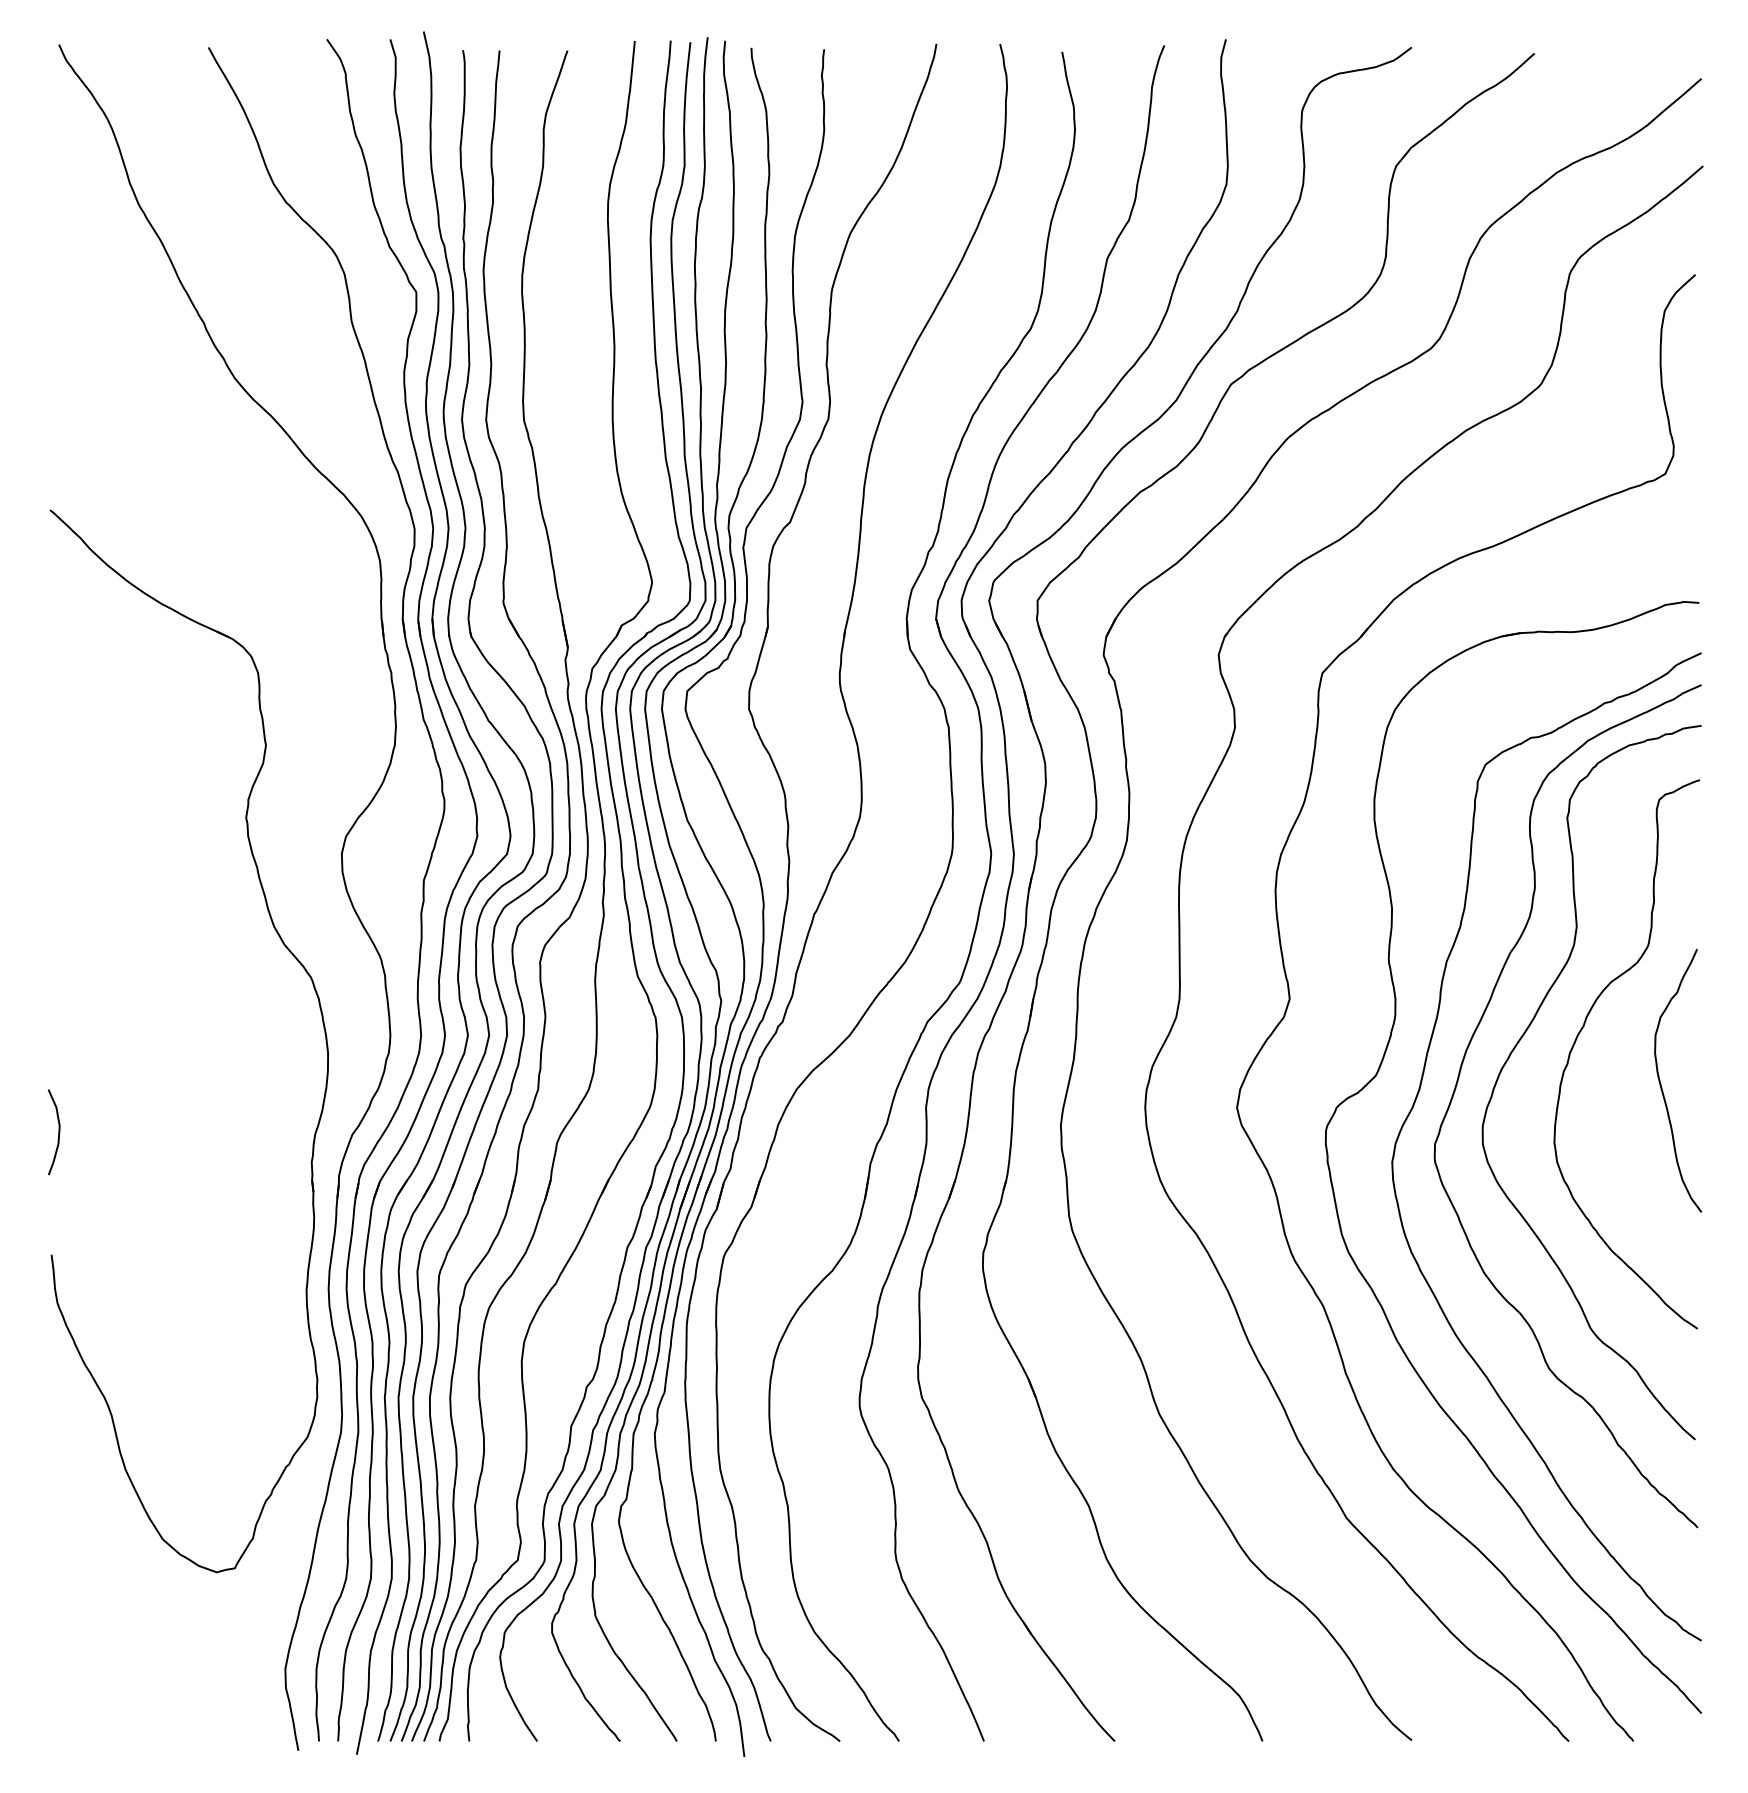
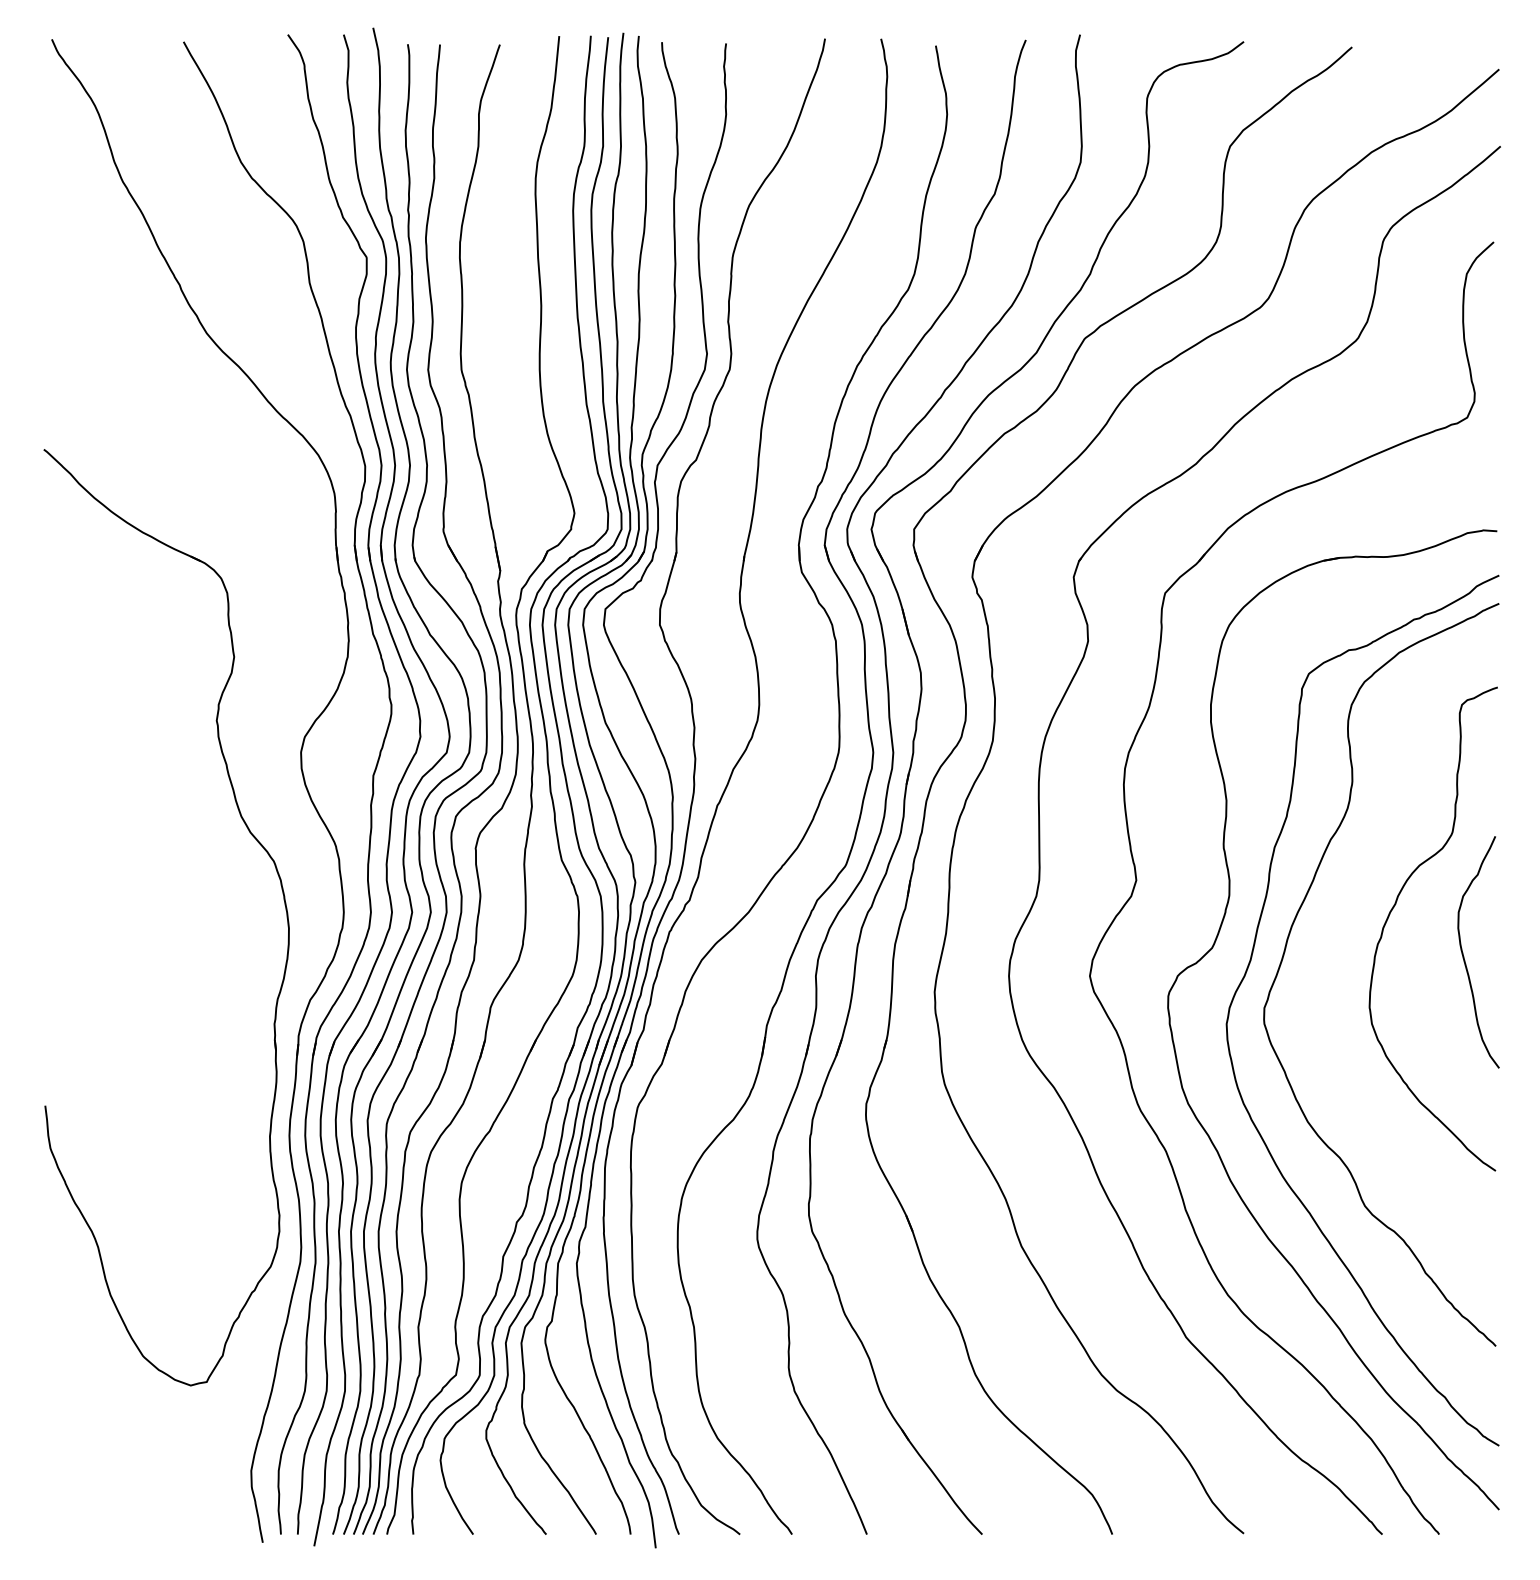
curve: (1523, 1036) -> (1342, 913), removed
curve: (58, 1131) -> (51, 997), removed

